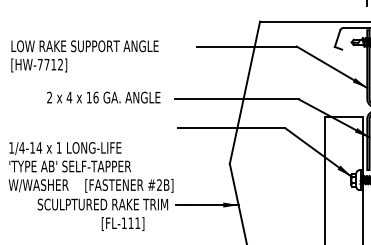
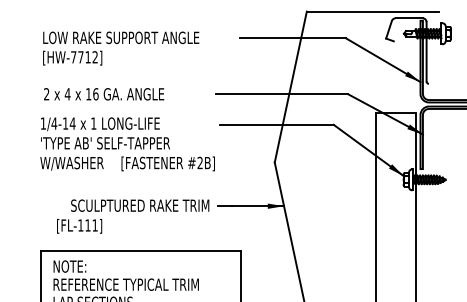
text: (104, 97) -> (104, 94), moved
text: (90, 167) -> (127, 144), moved
text: (123, 224) -> (79, 226), moved

